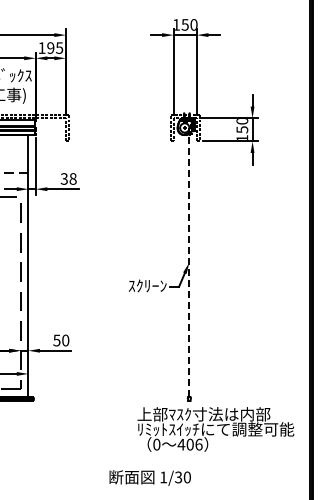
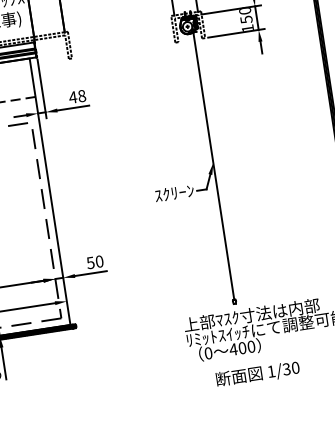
text: (64, 178) -> (73, 96), 38 -> 48
line: (189, 262) -> (213, 162), dashed -> solid
text: (198, 444) -> (250, 346), 406 -> 400
text: (149, 477) -> (257, 373), moved

